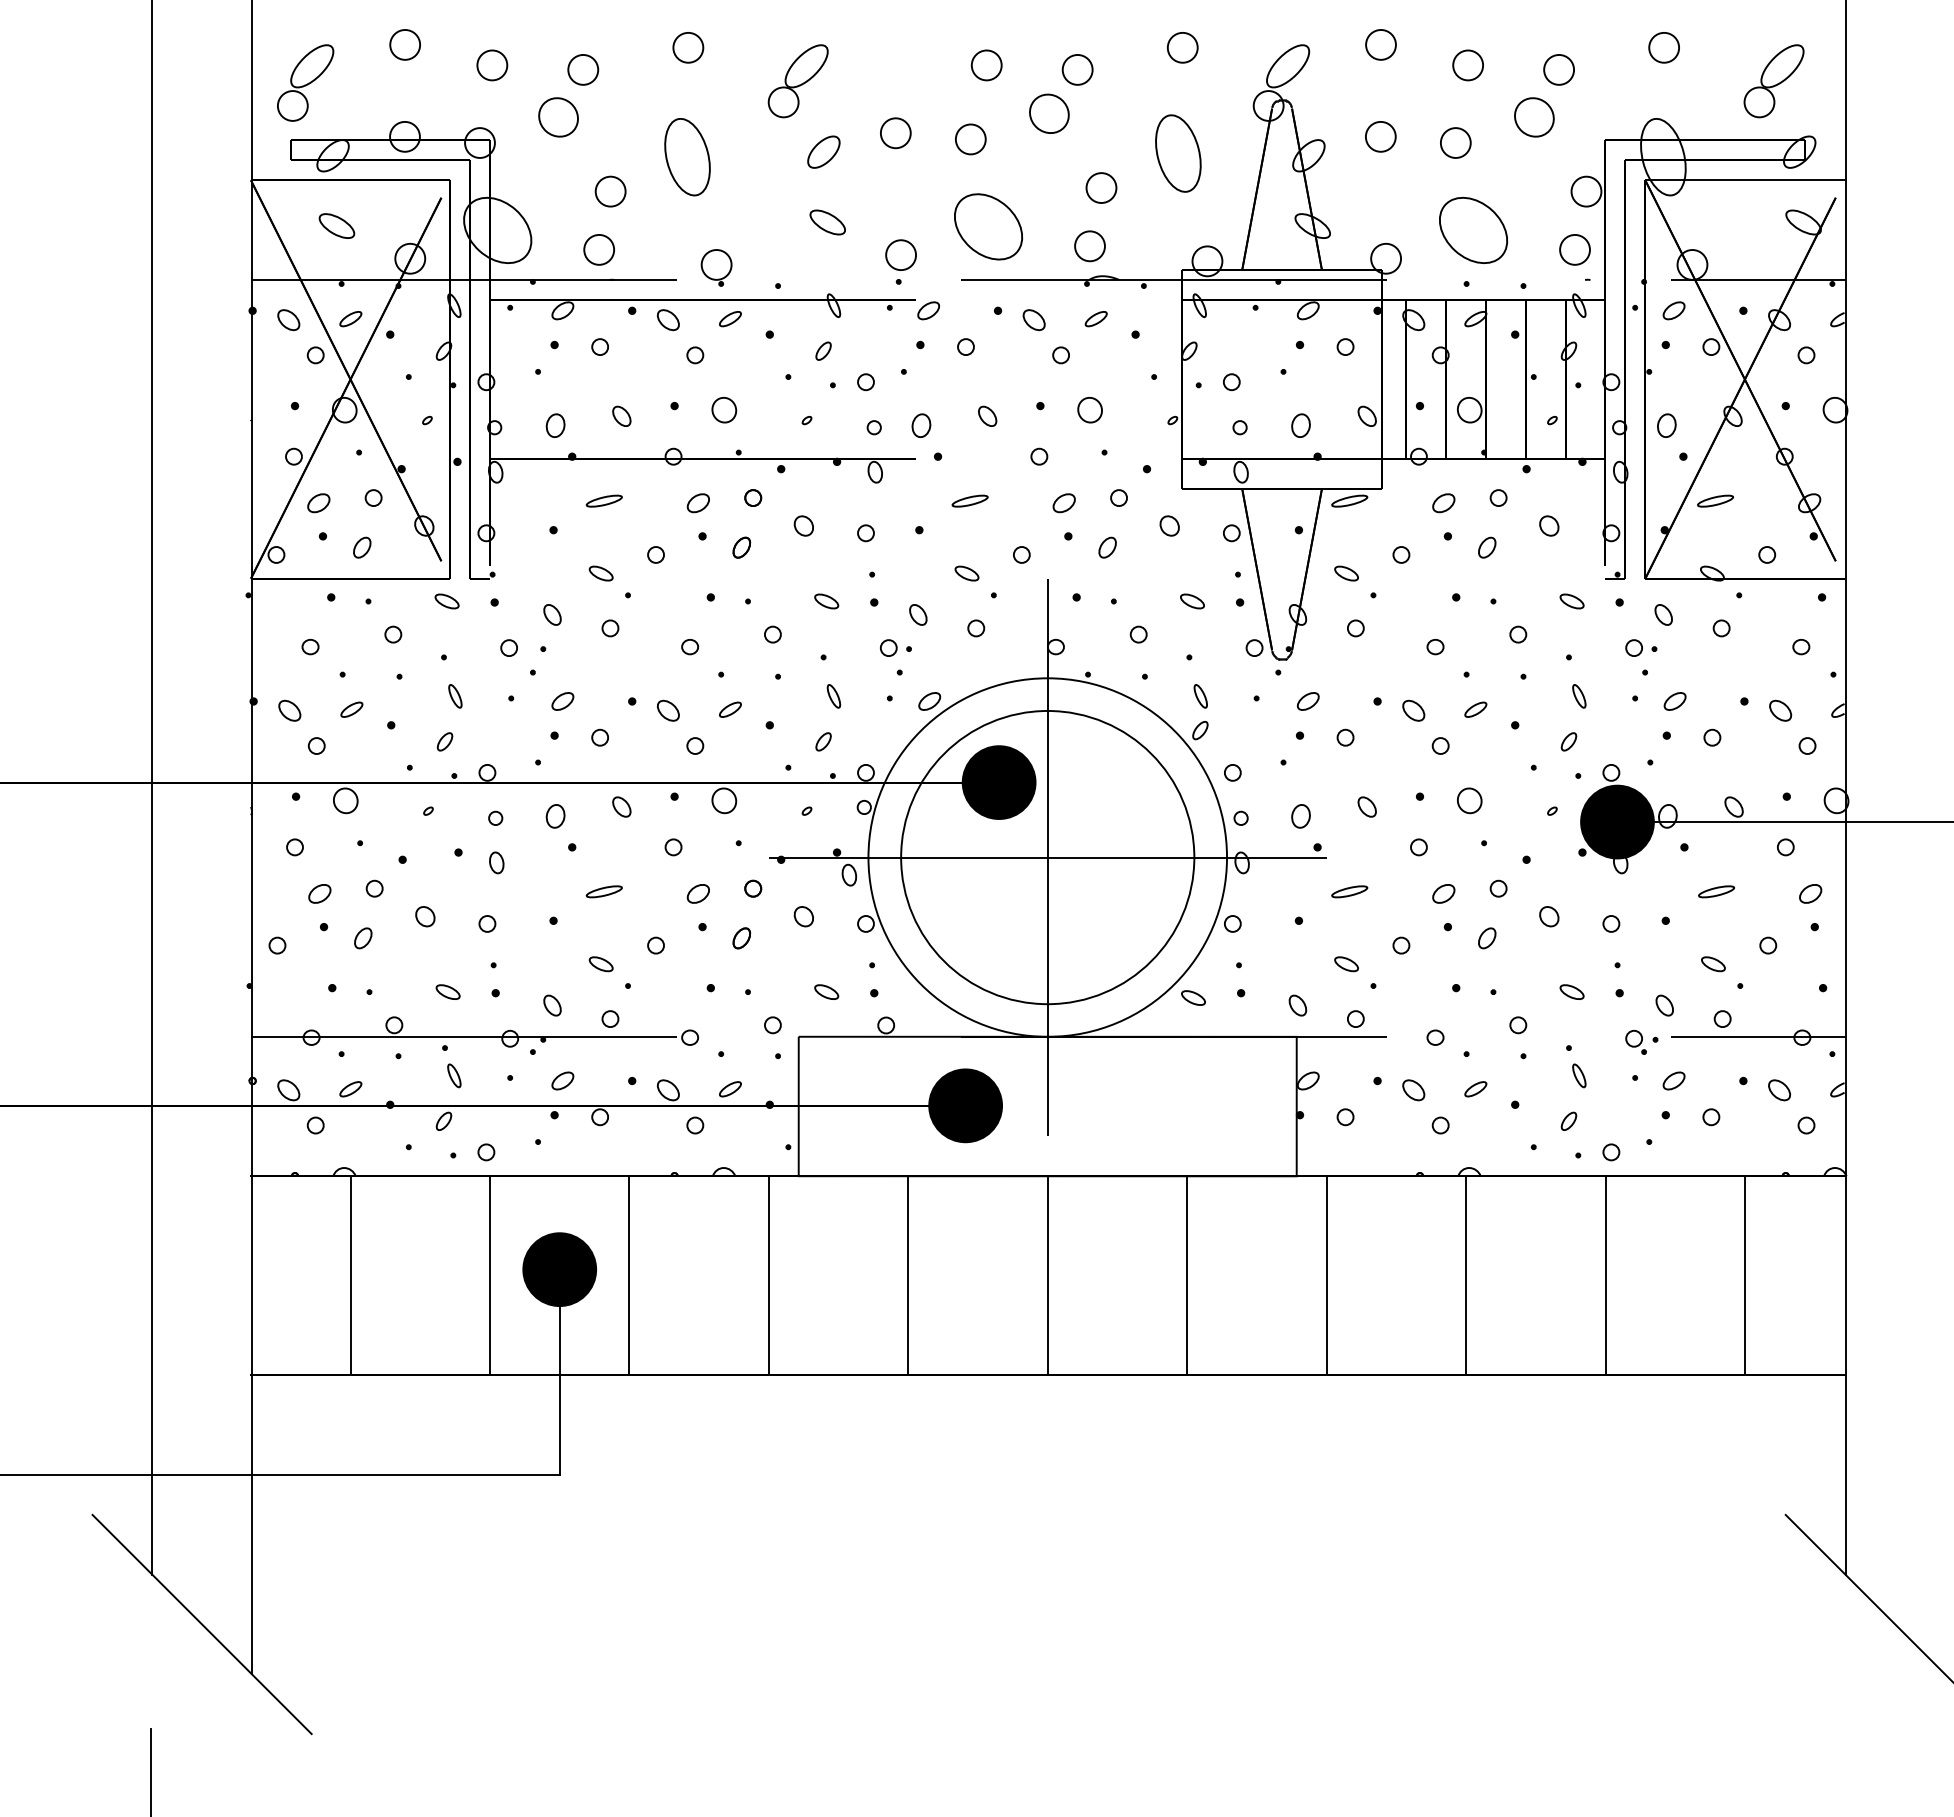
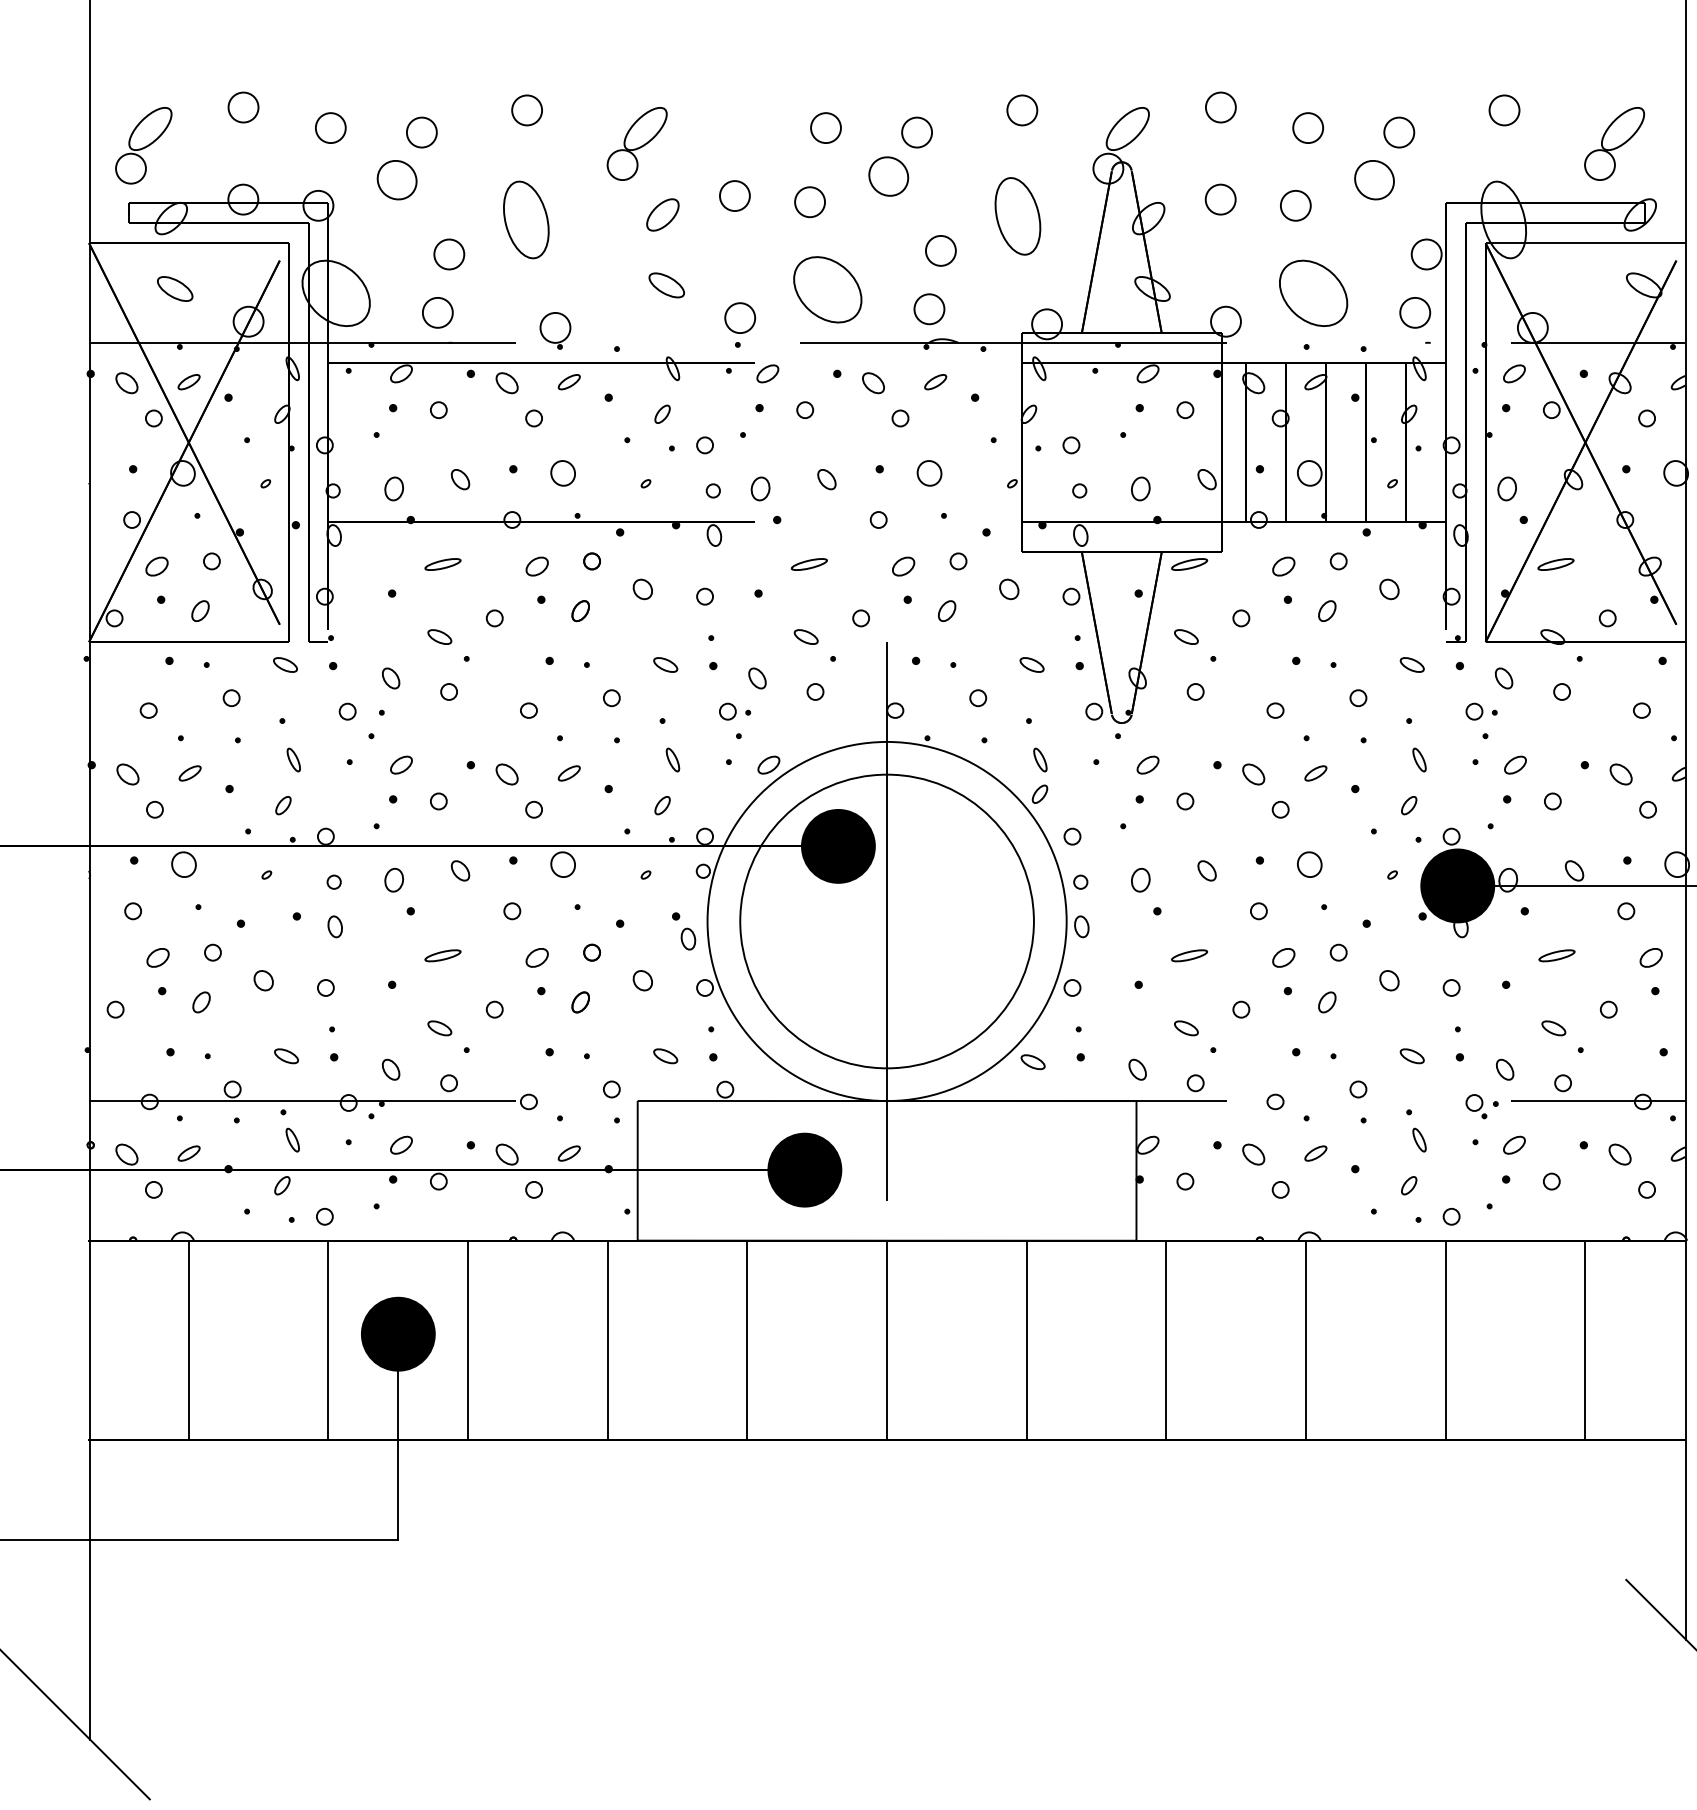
line: (1047, 857) -> (886, 921), removed

